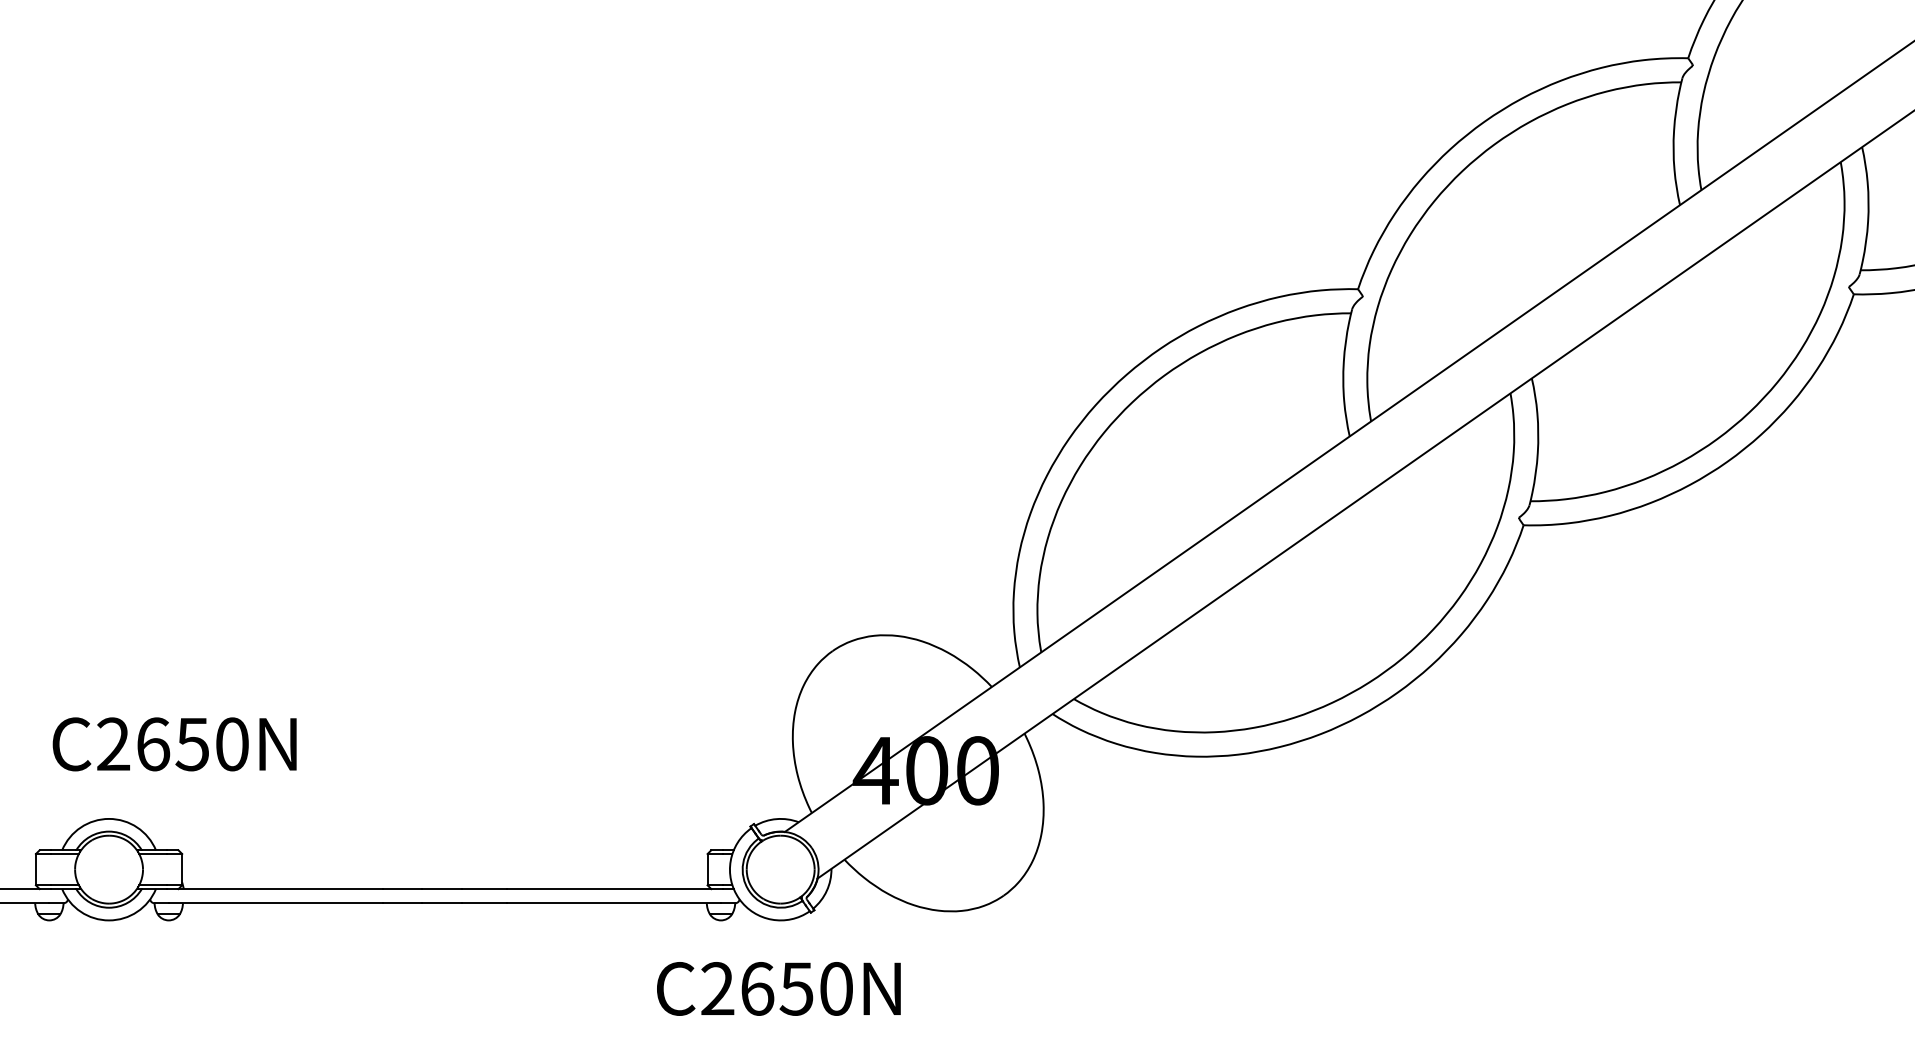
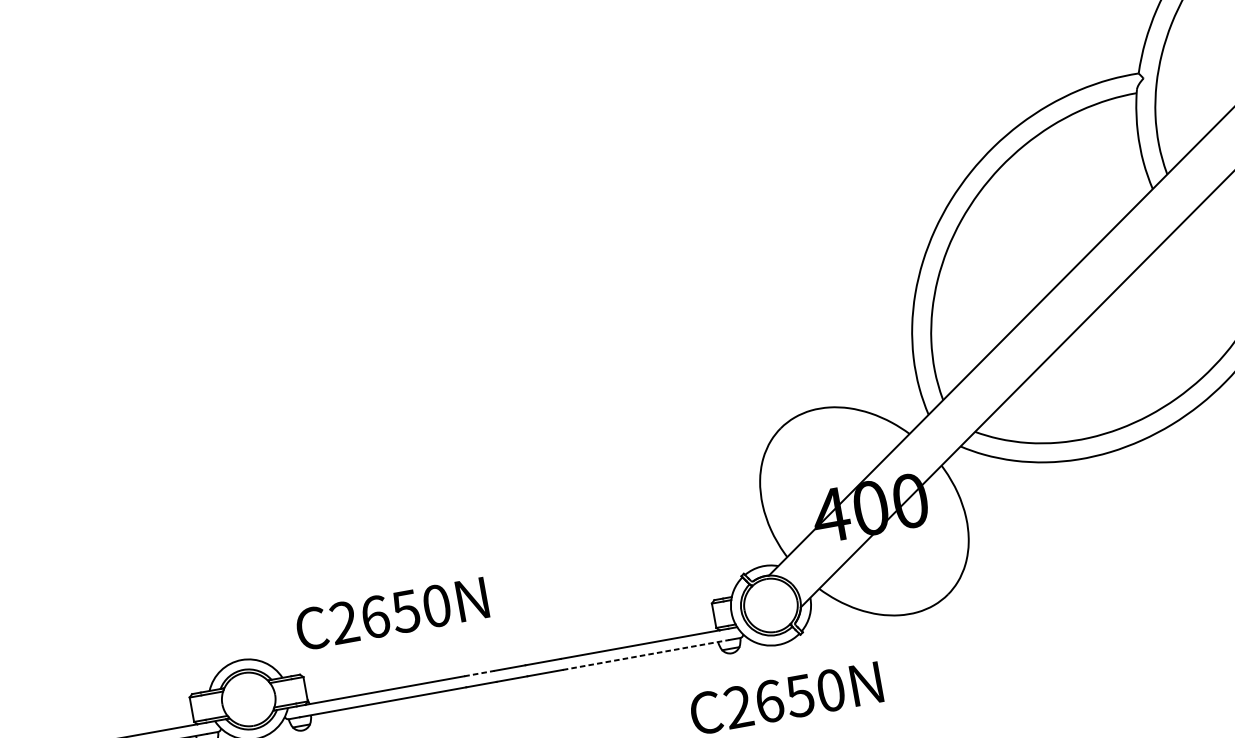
text: (174, 744) -> (391, 614), moved
line: (402, 889) -> (479, 673), solid -> dashed
line: (614, 903) -> (646, 655), solid -> dashed

